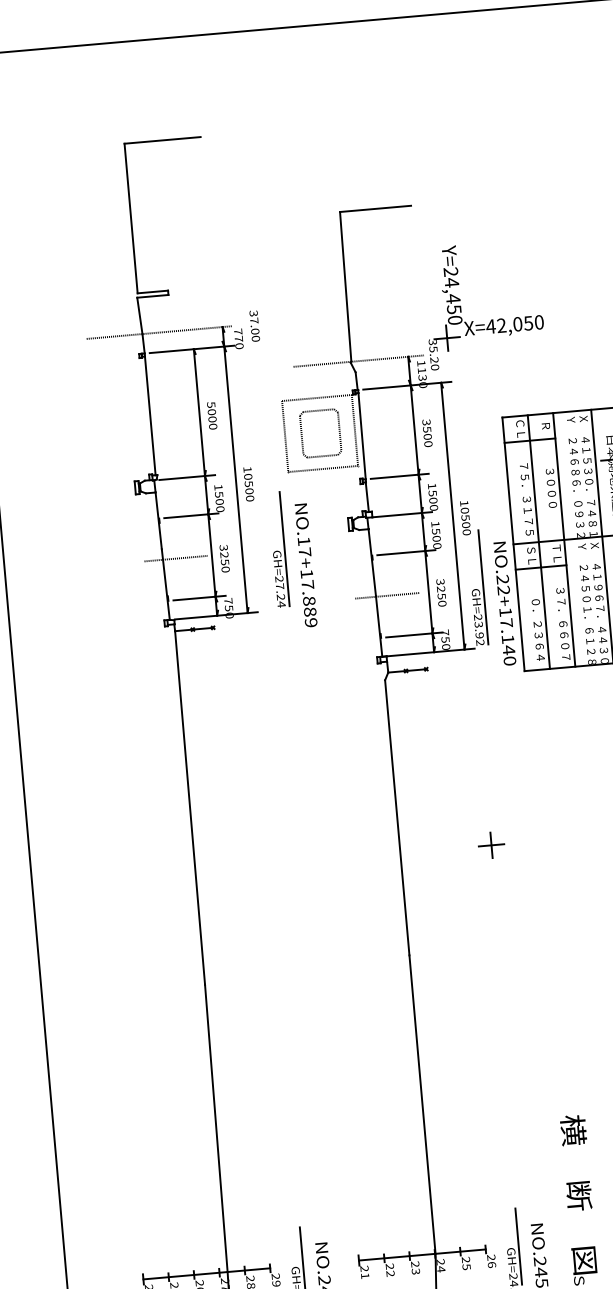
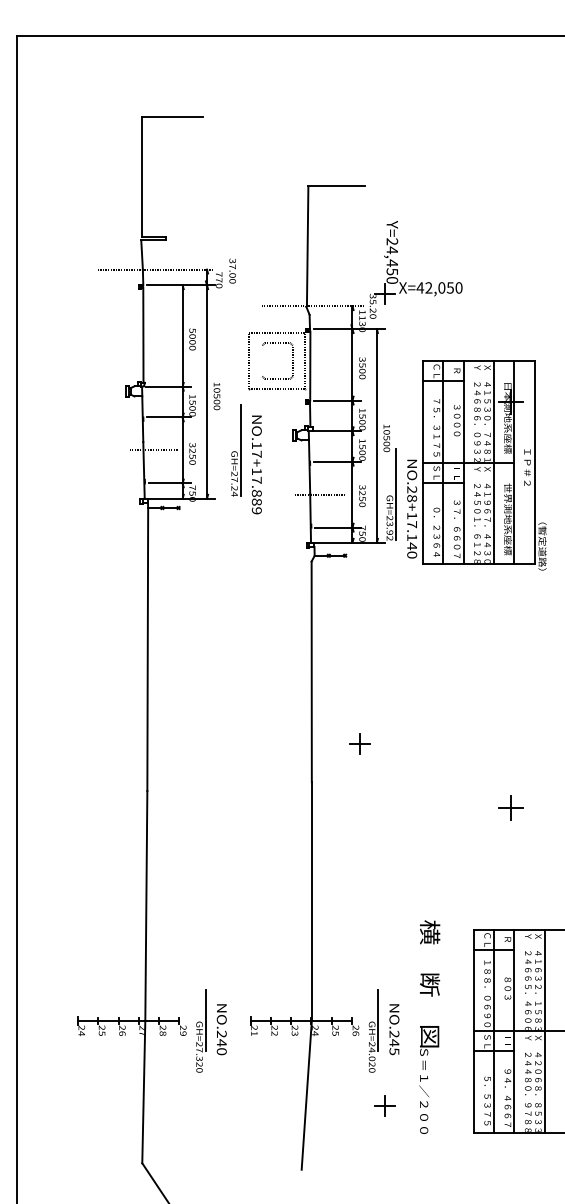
line: (301, 434) -> (262, 360), removed
text: (504, 590) -> (412, 498), NO.22+17.140 -> NO.28+17.140
part: (491, 844) -> (359, 743), moved

